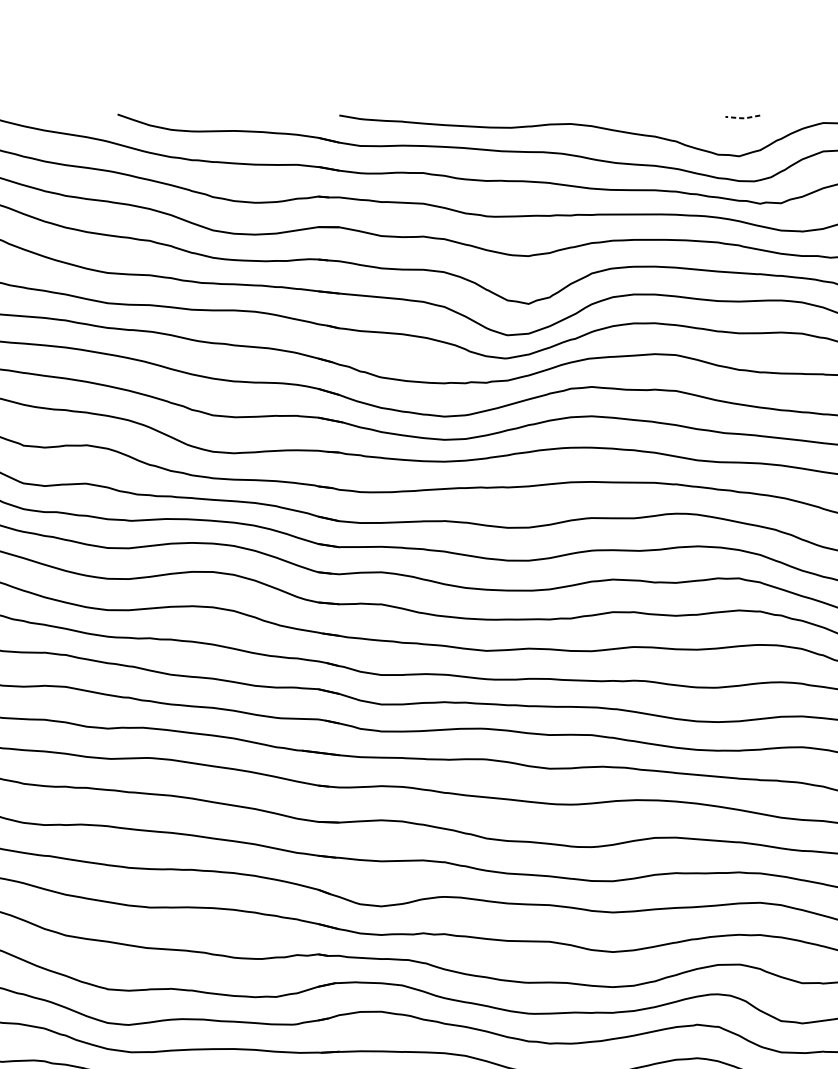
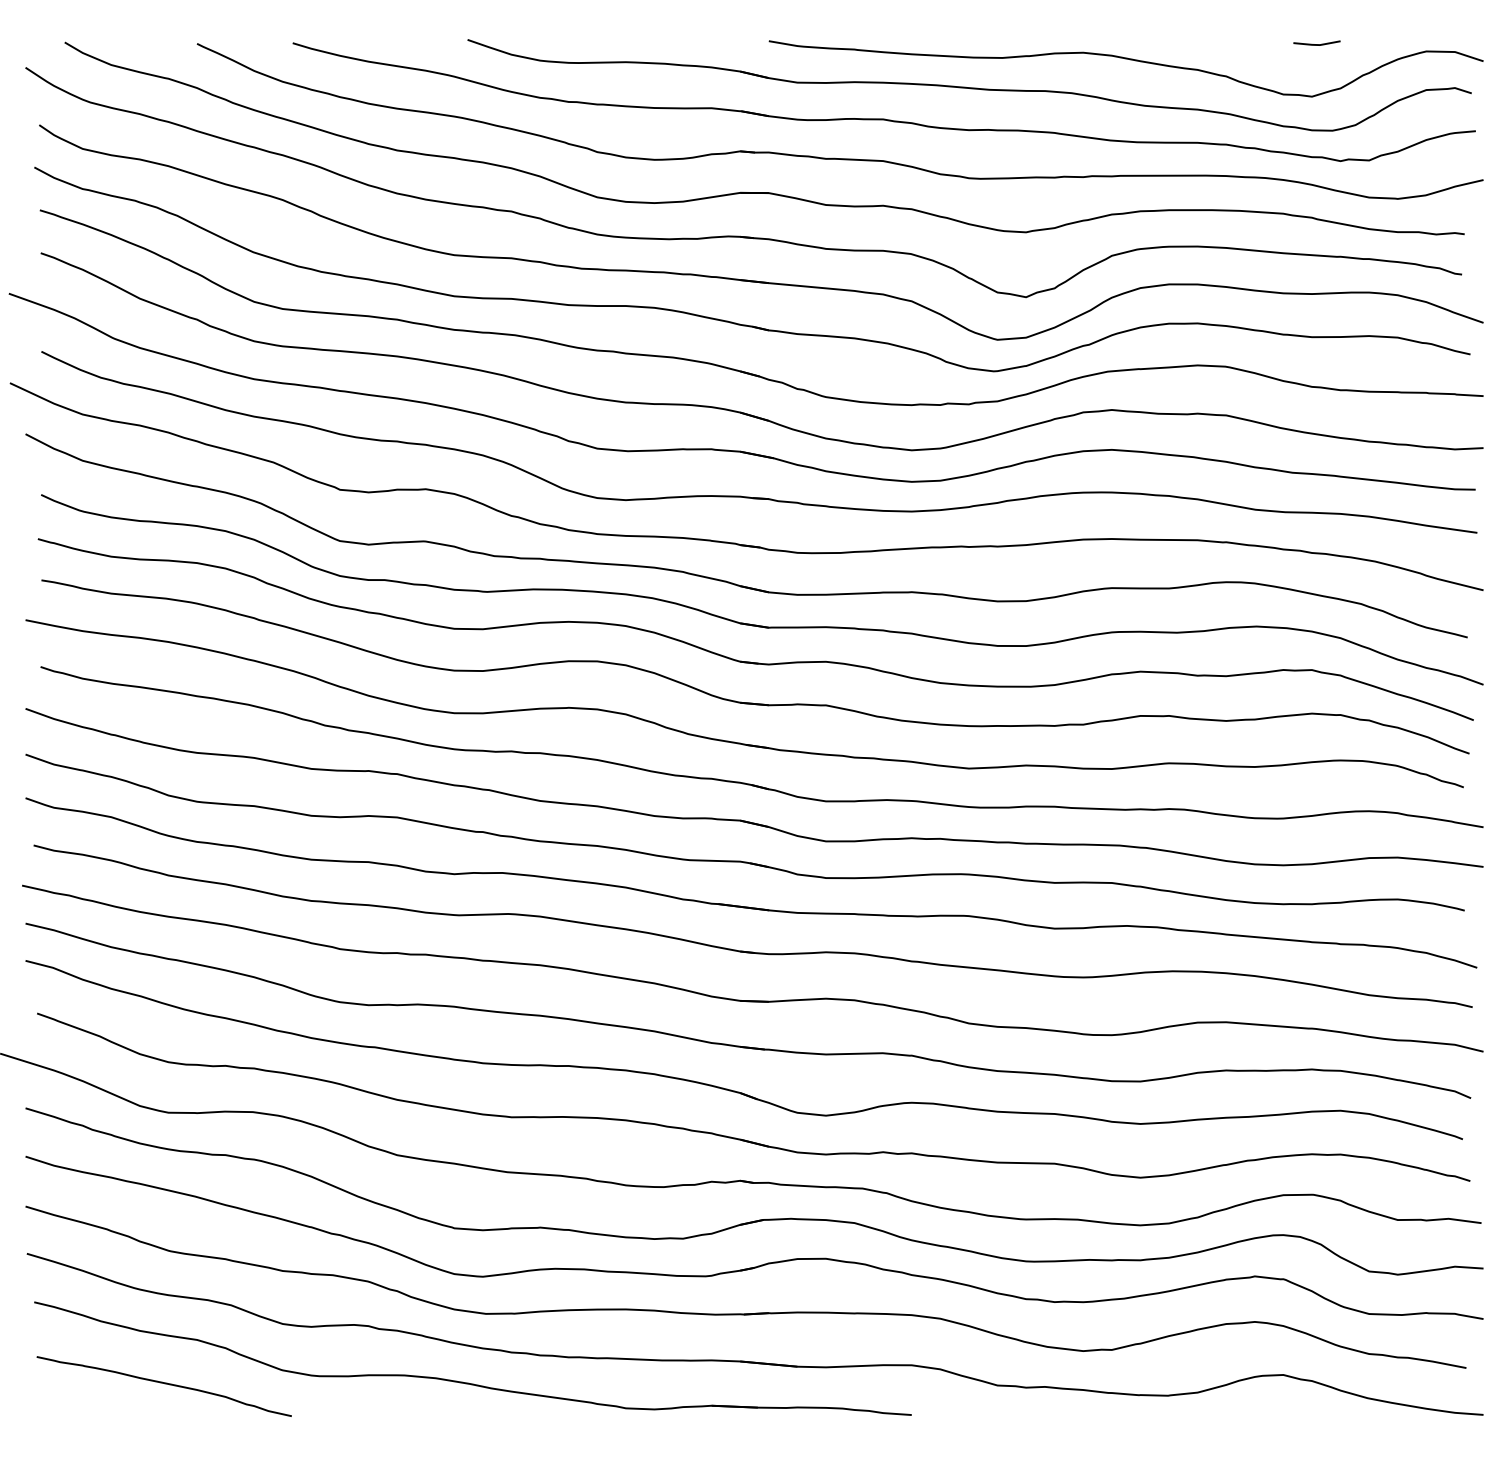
line: (742, 118) -> (1316, 45), dashed -> solid

